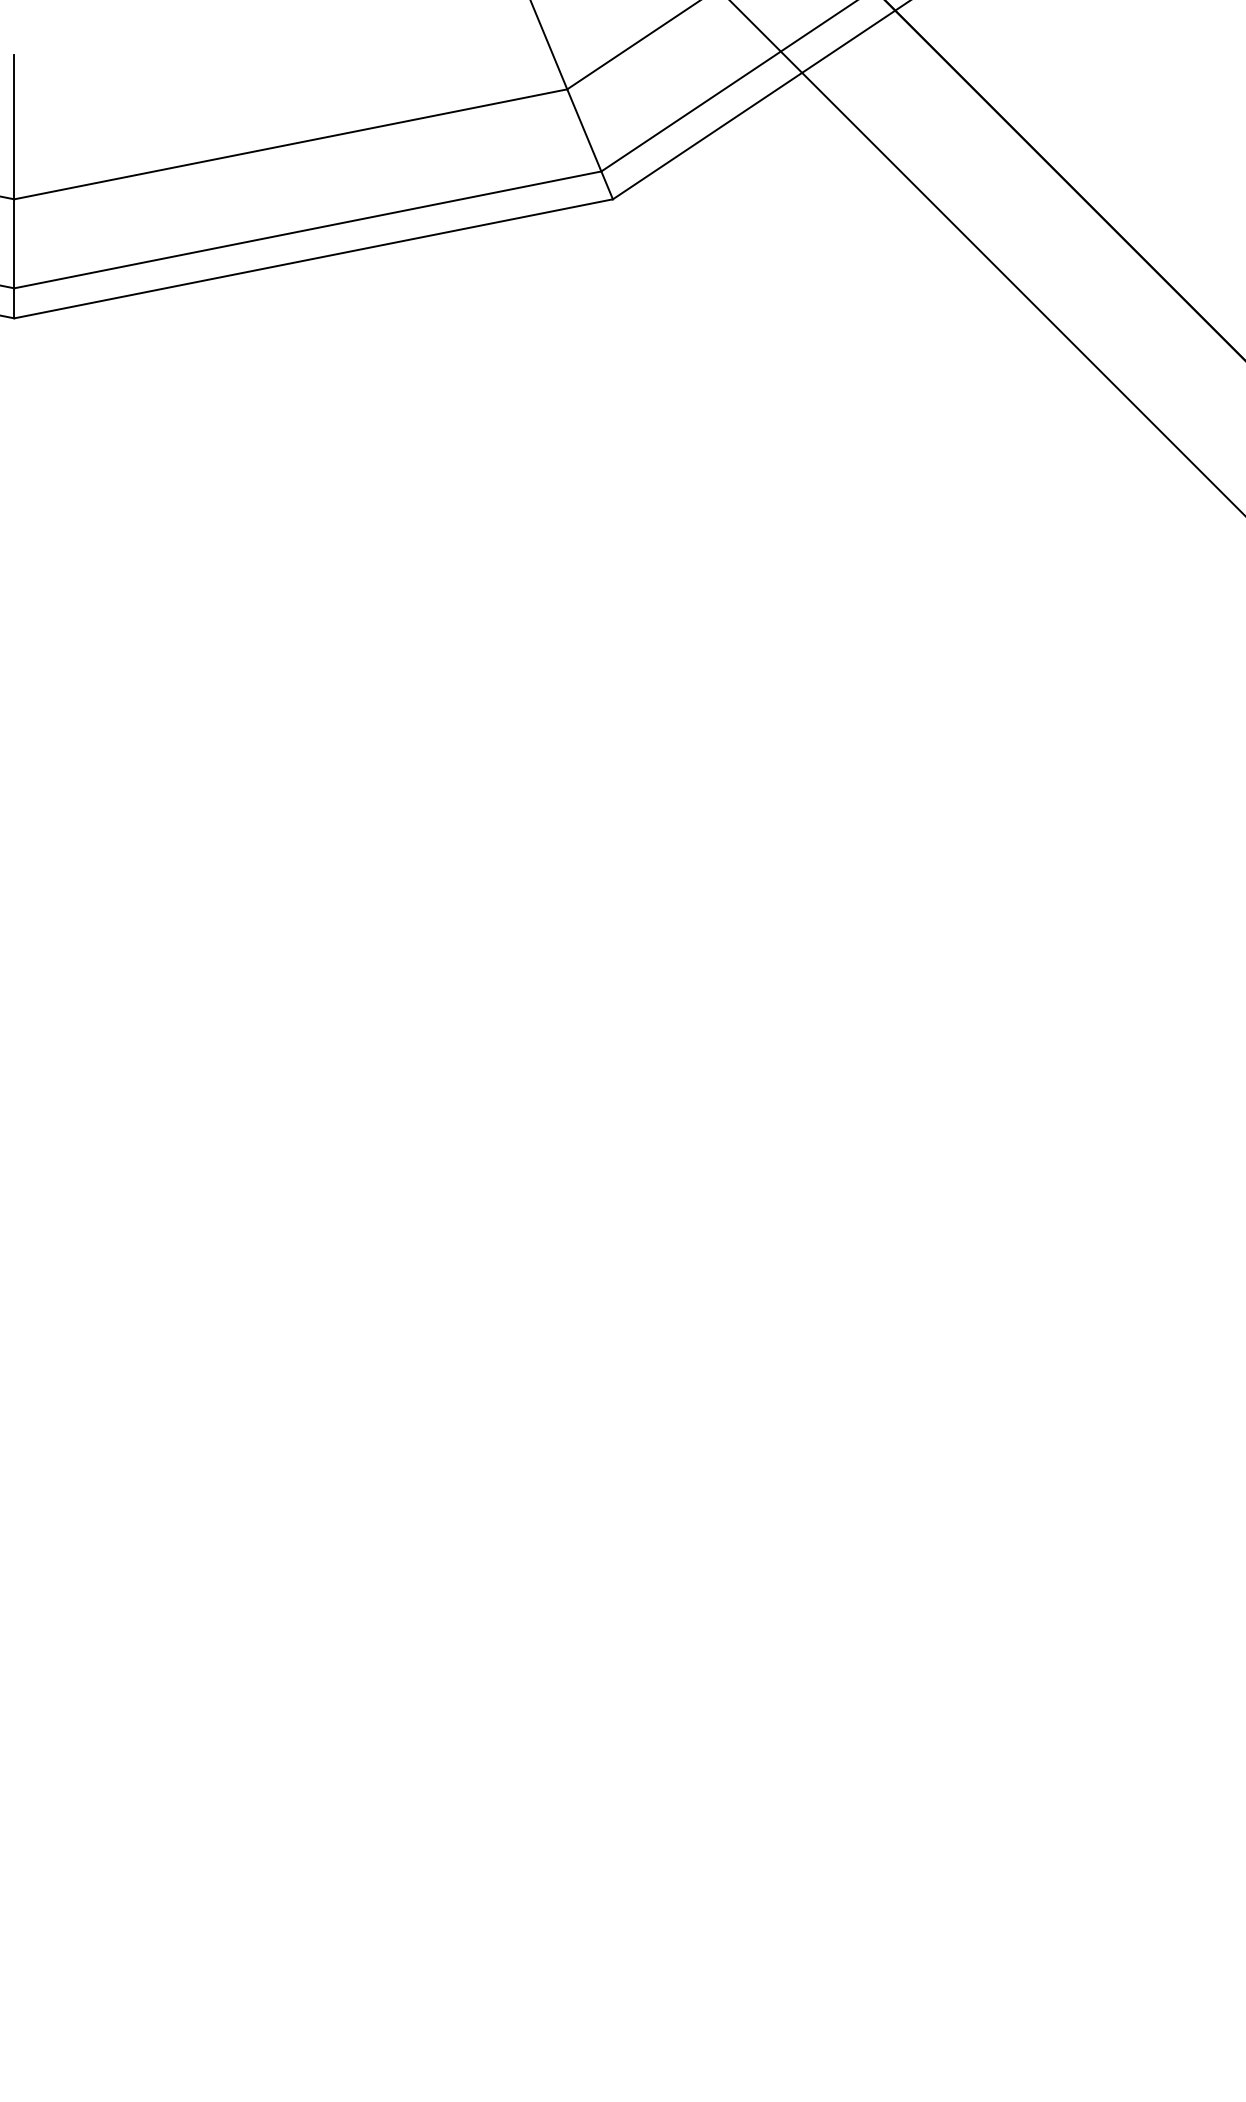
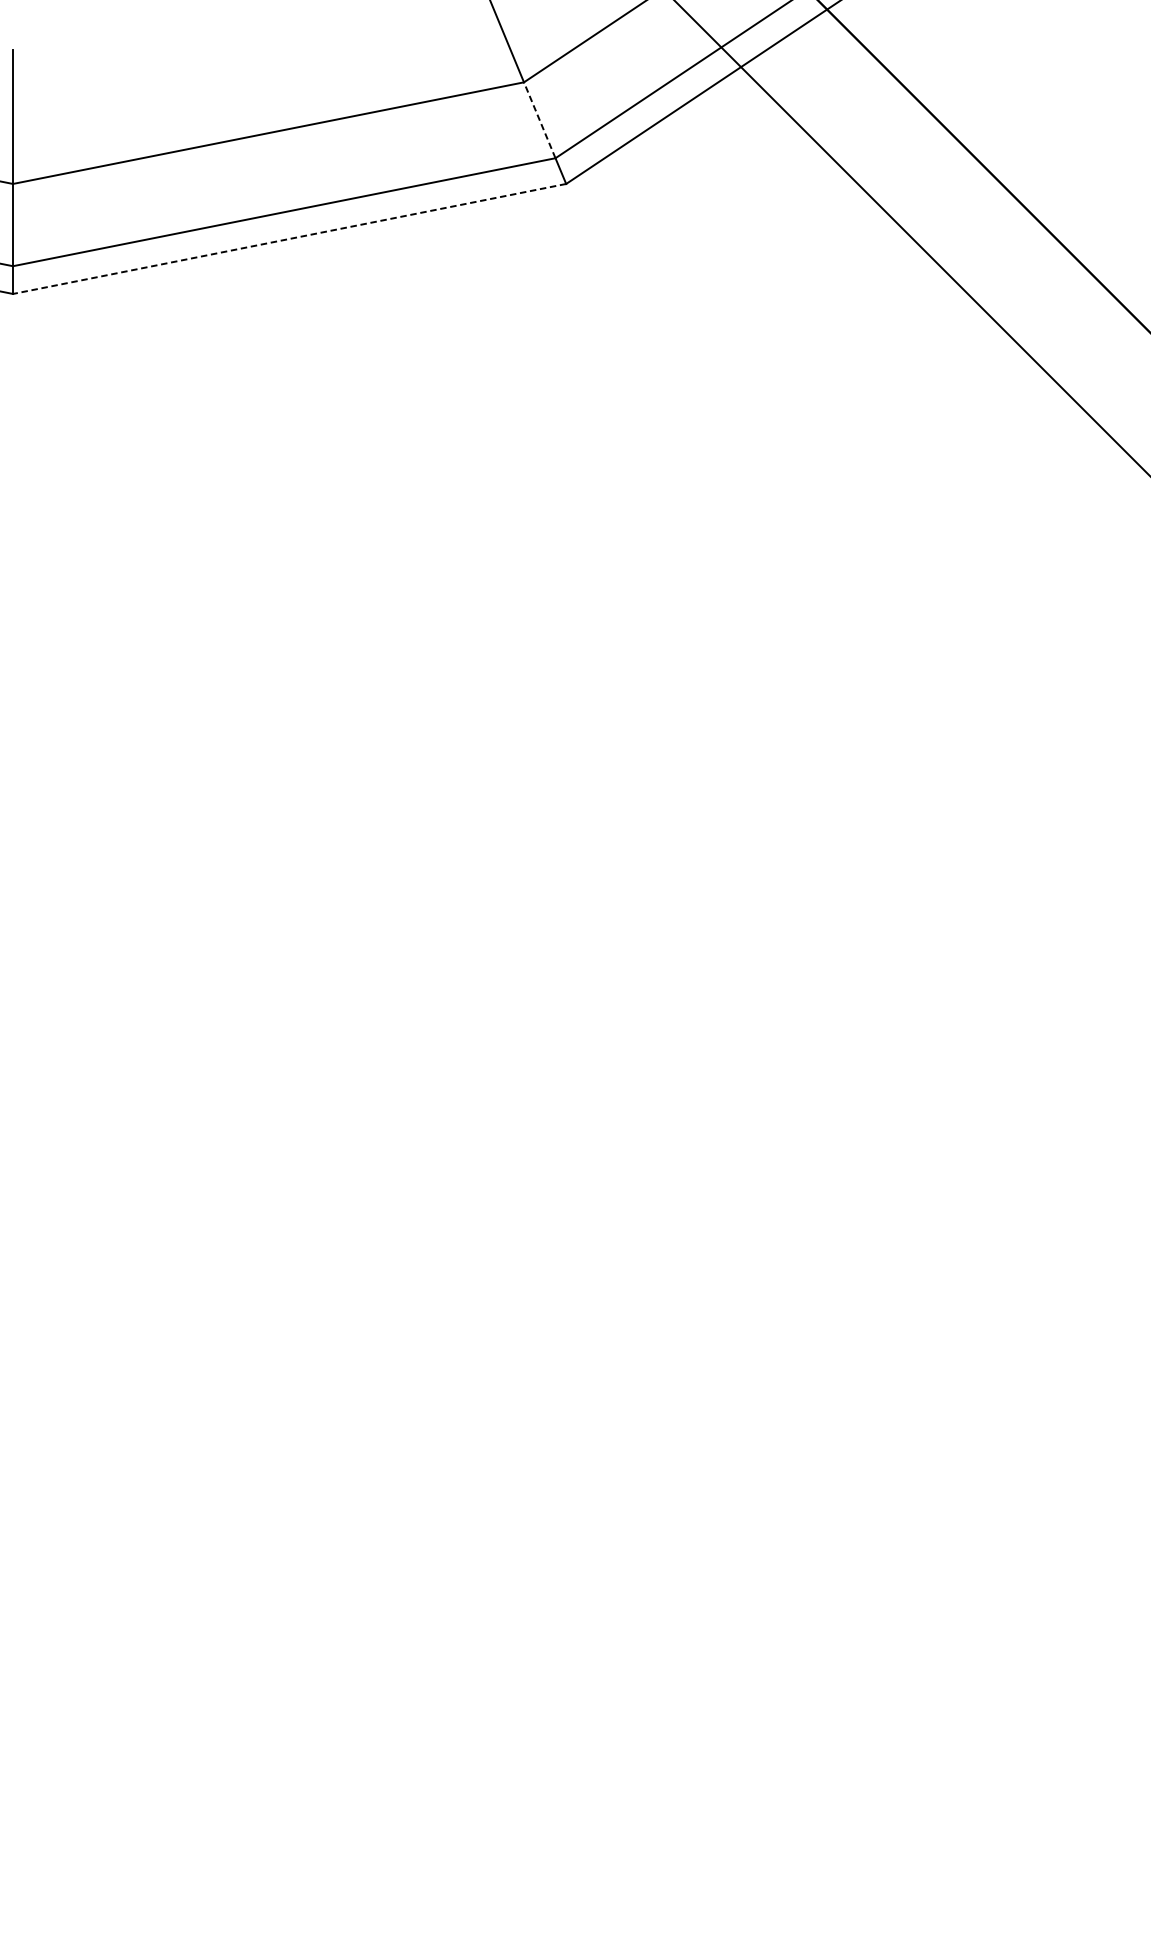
line: (584, 129) -> (539, 119), solid -> dashed
line: (313, 258) -> (289, 238), solid -> dashed

